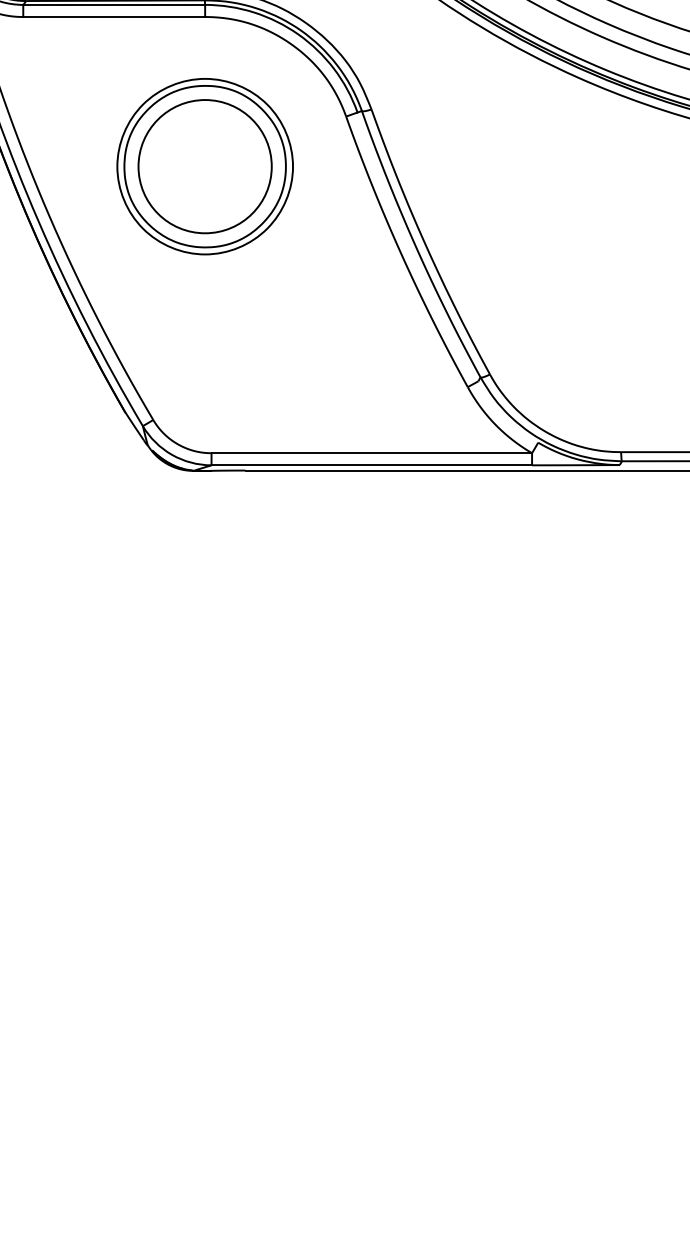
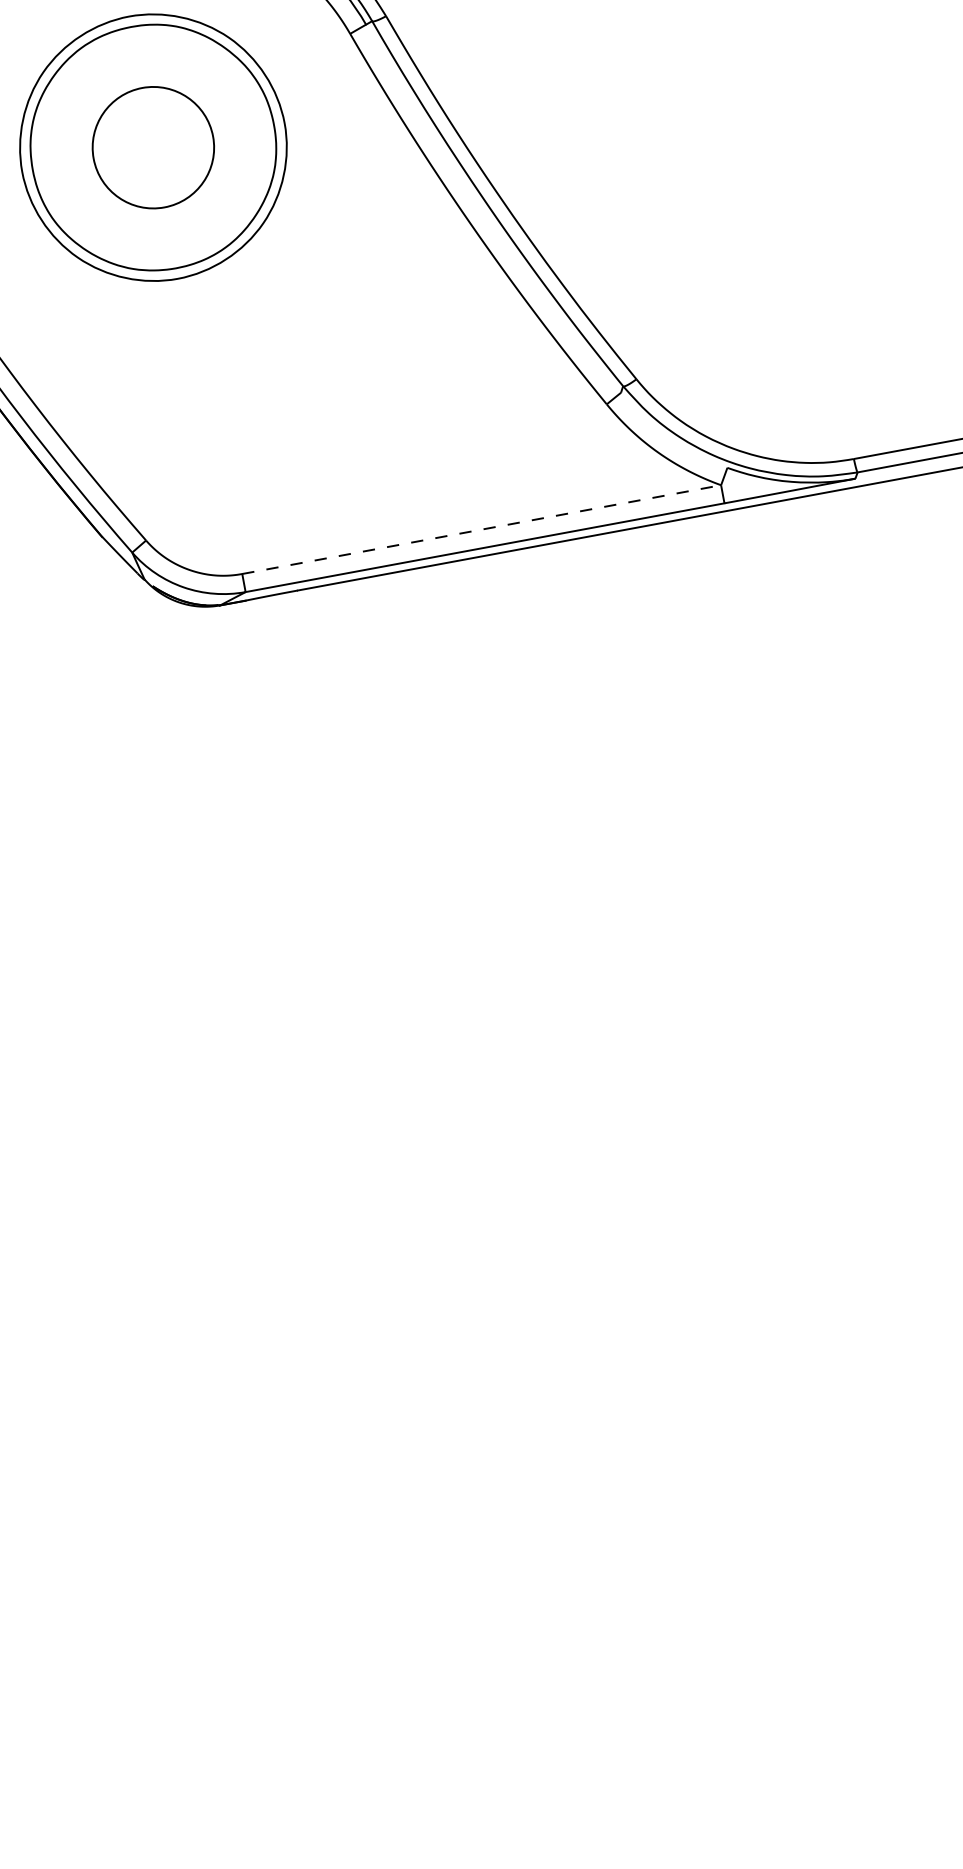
circle: (204, 166) -> (152, 147), size x0.6
line: (372, 453) -> (482, 529), solid -> dashed

